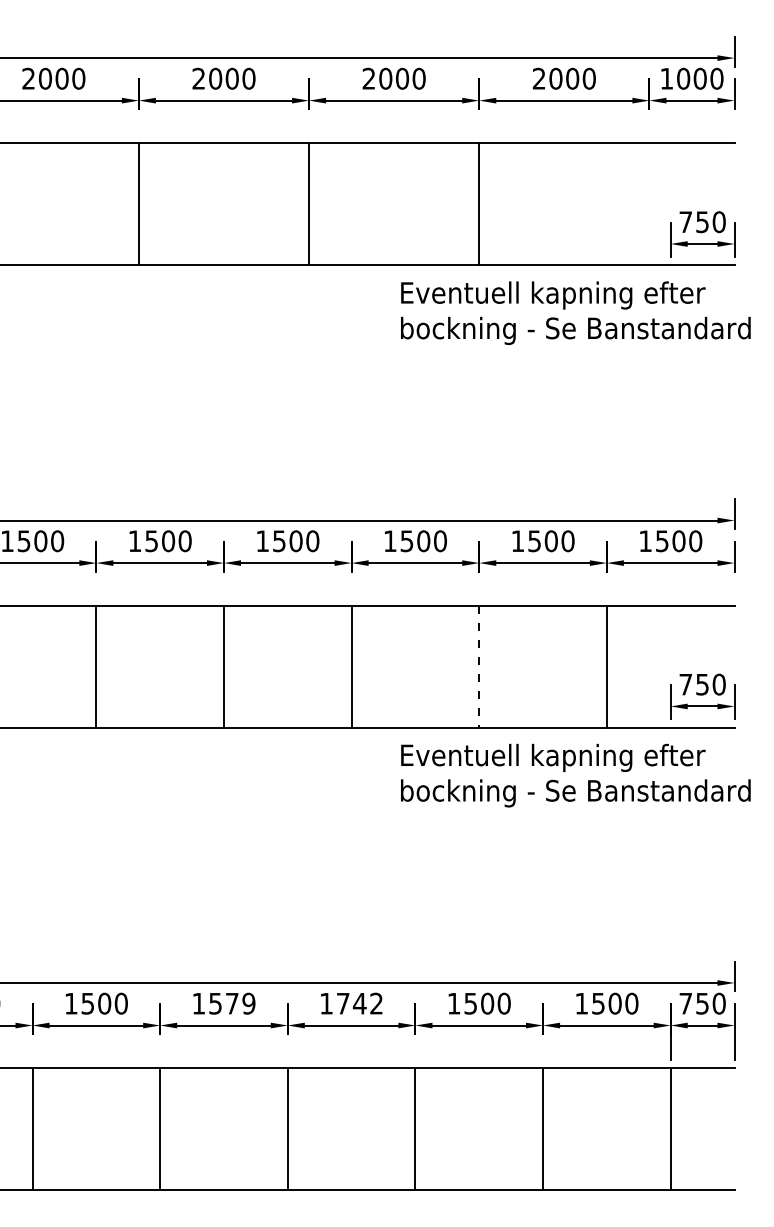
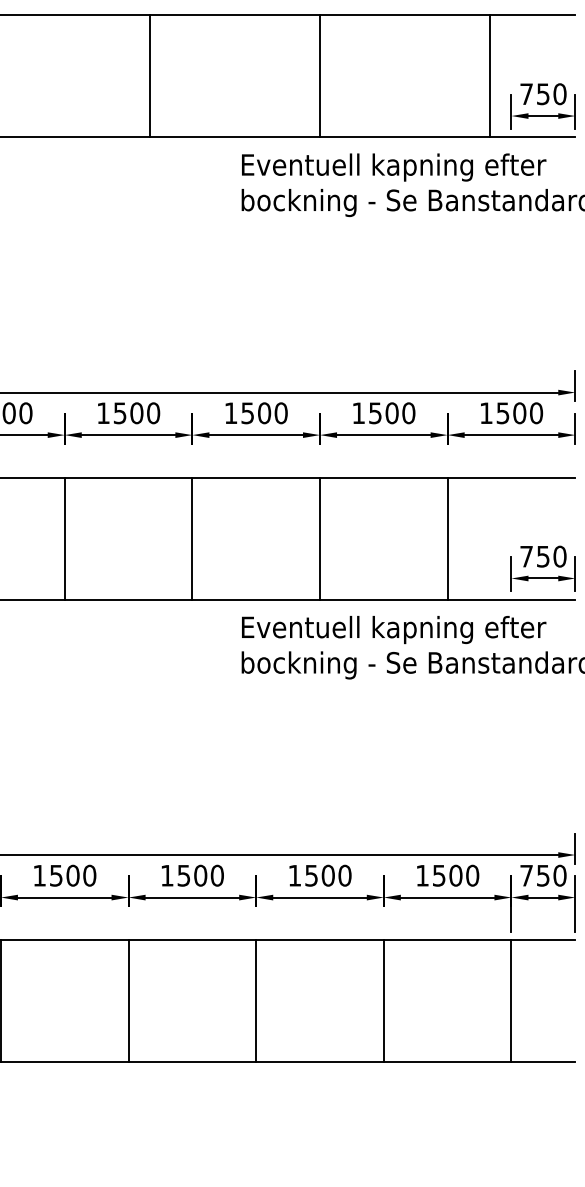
line: (649, 204) -> (490, 76), added
line: (479, 667) -> (320, 539), dashed -> solid
text: (240, 1003) -> (81, 875), 1579 -> 1500
text: (360, 1003) -> (201, 875), 1742 -> 1500

